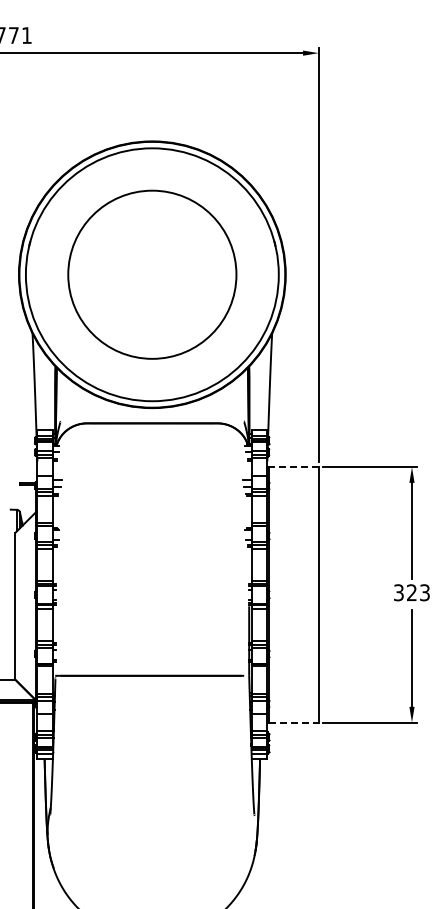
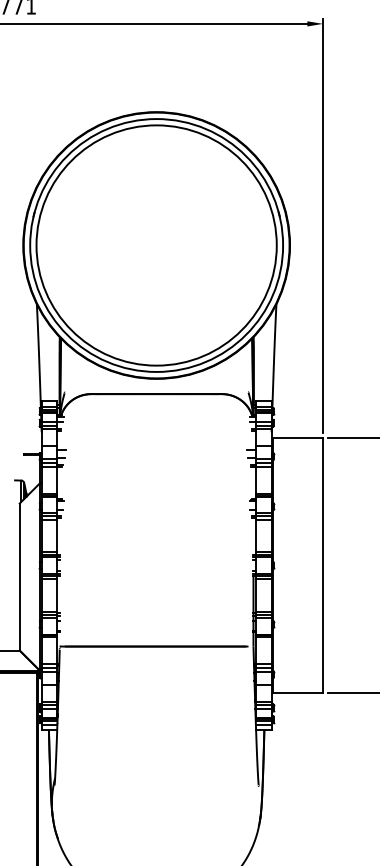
circle: (152, 274) -> (156, 245), size x1.43
line: (293, 467) -> (297, 438), dashed -> solid
line: (293, 722) -> (297, 693), dashed -> solid

